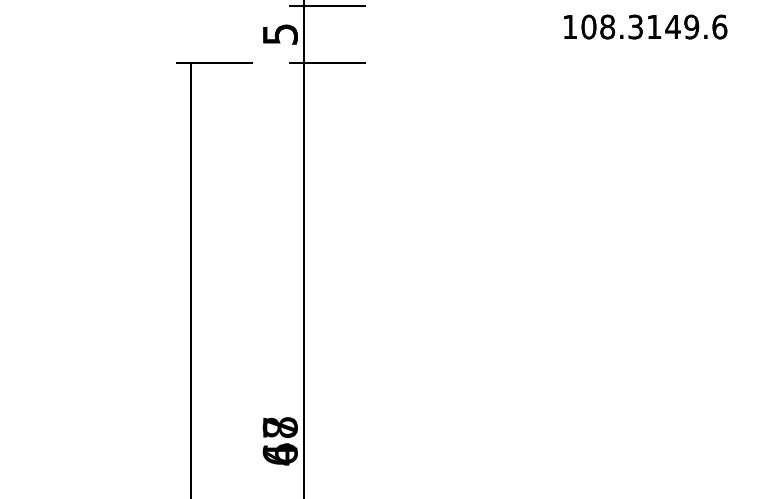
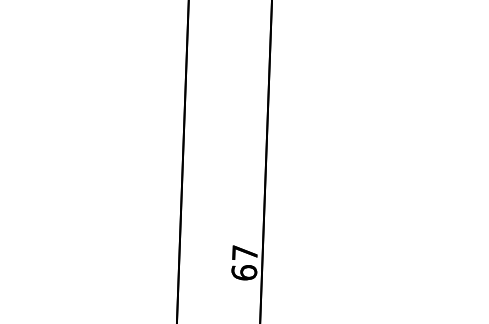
text: (279, 441) -> (244, 263), 48 -> 67

